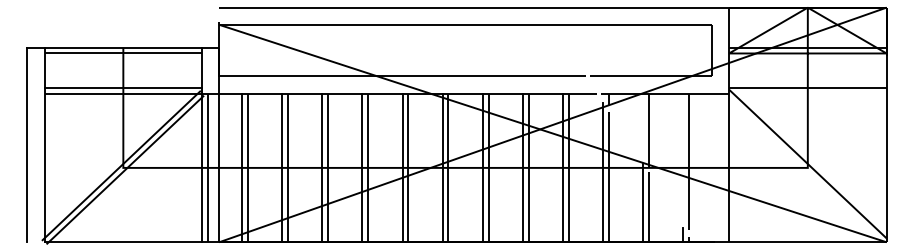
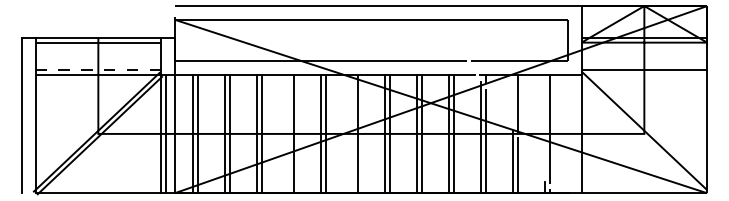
line: (123, 87) -> (98, 69), solid -> dashed
line: (362, 167) -> (289, 133), removed
line: (442, 167) -> (352, 133), removed

